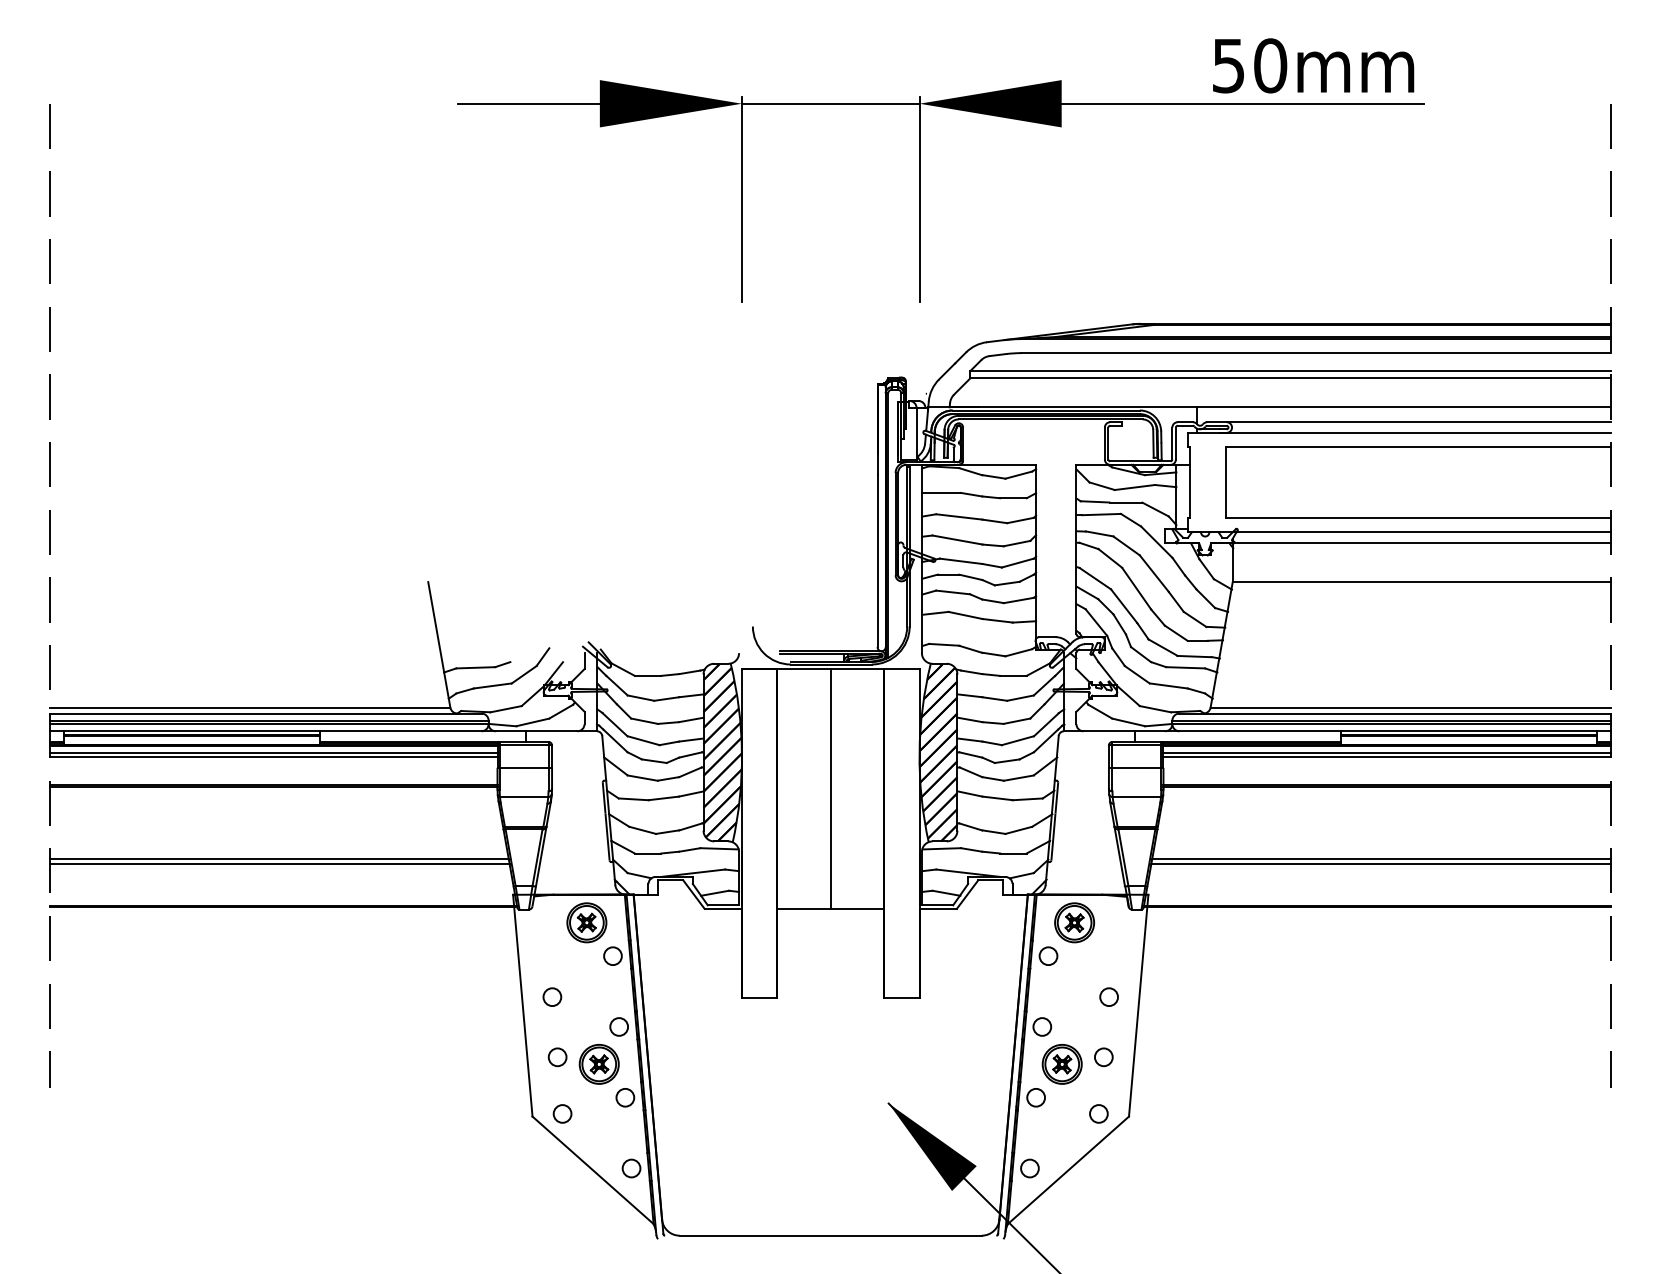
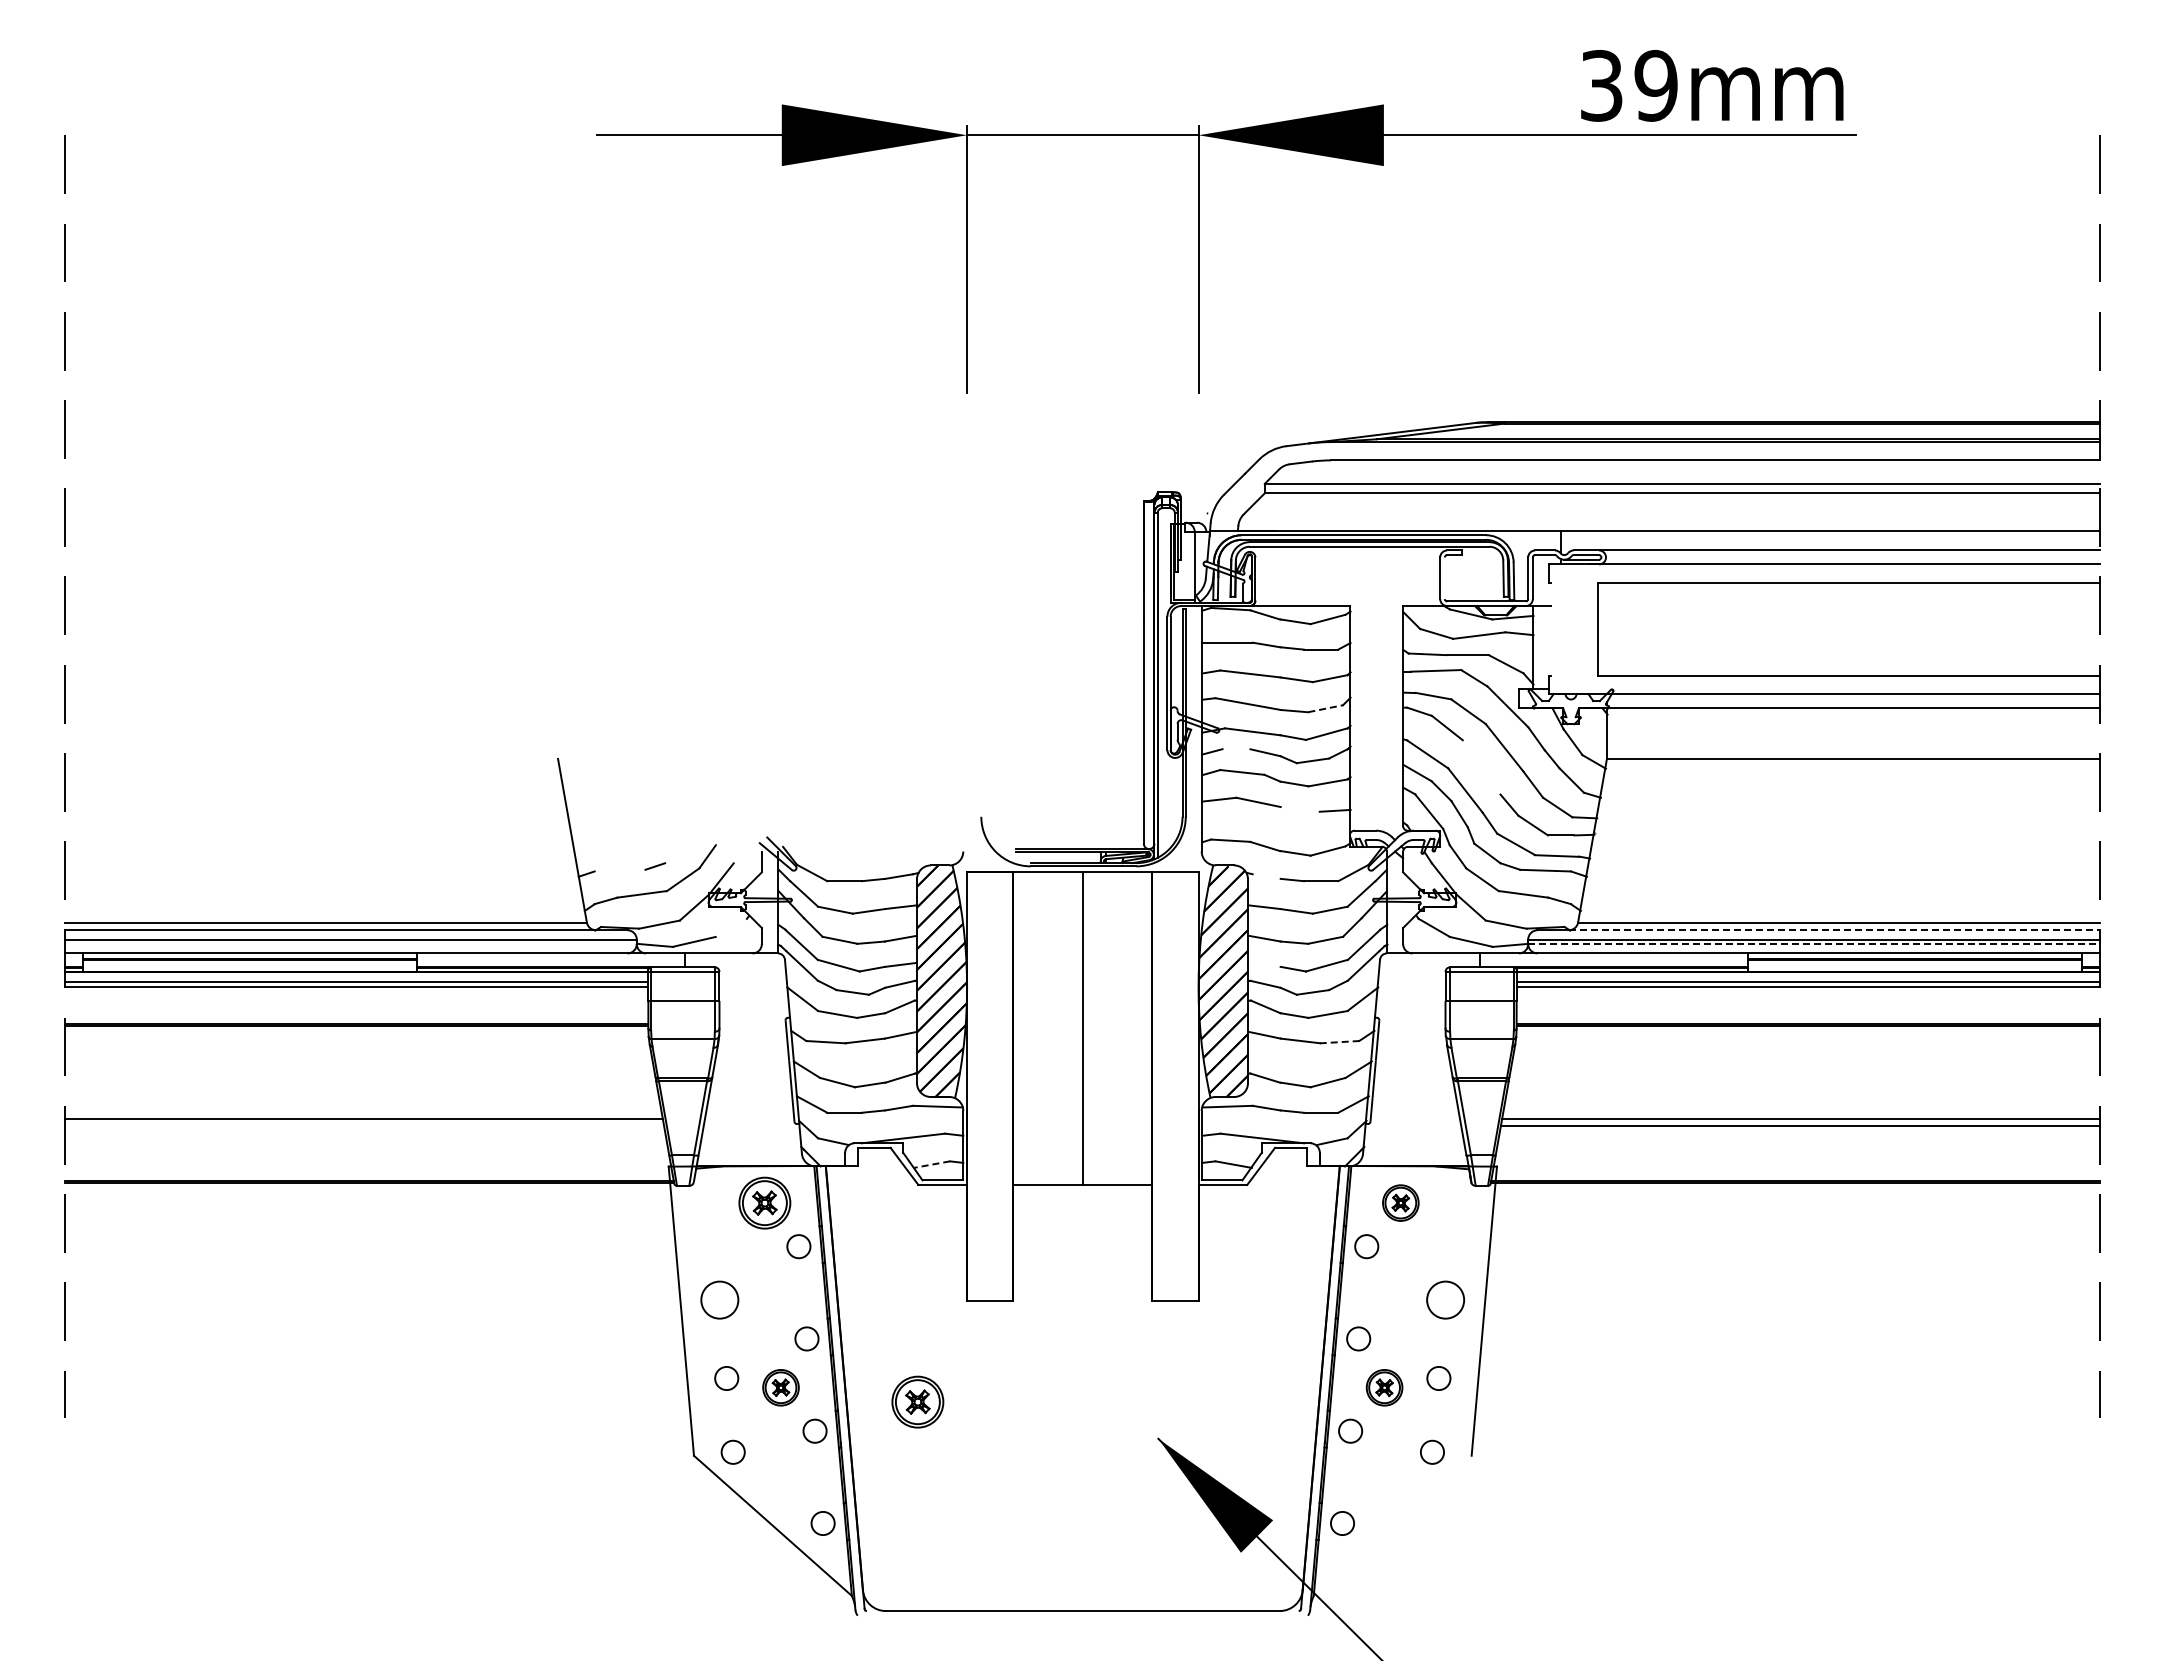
text: (1250, 65) -> (1629, 85), 50mm -> 39mm
line: (1108, 443) -> (1444, 578), removed
line: (1190, 482) -> (1551, 628), removed
line: (1016, 543) -> (1325, 708), solid -> dashed
line: (948, 574) -> (1236, 749), removed
line: (1136, 588) -> (1481, 767), removed
line: (997, 620) -> (1300, 809), removed
line: (475, 667) -> (619, 870), removed
line: (971, 672) -> (1266, 876), removed
line: (561, 711) -> (731, 927), removed
line: (1407, 713) -> (1834, 930), solid -> dashed
line: (269, 724) -> (350, 944), removed
line: (1391, 724) -> (1814, 944), solid -> dashed
line: (970, 739) -> (1264, 964), removed
line: (1027, 799) -> (1339, 1042), solid -> dashed
line: (279, 864) -> (364, 1126), removed
line: (714, 893) -> (931, 1164), solid -> dashed
part: (1074, 922) -> (1400, 1202), size x0.7
circle: (552, 996) -> (719, 1299), size x1.6
circle: (1108, 996) -> (1445, 1299), size x1.6
part: (598, 1064) -> (780, 1387), size x0.7
part: (1062, 1064) -> (1384, 1387), size x0.7
part: (703, 1074) -> (917, 1401), added
line: (1068, 1170) -> (1392, 1525), removed

